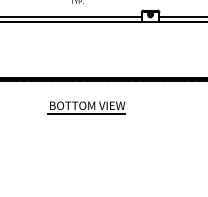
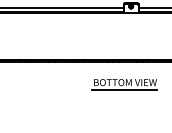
part: (86, 107) -> (124, 84), moved

